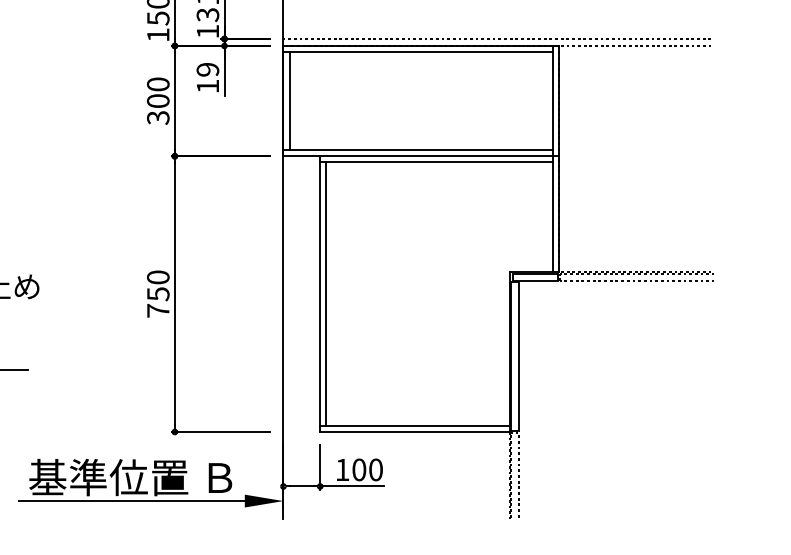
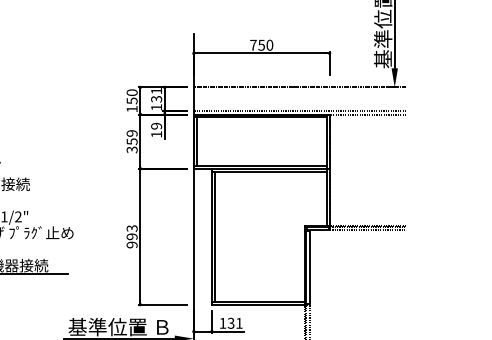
text: (156, 92) -> (131, 137), 300 -> 359
text: (156, 293) -> (131, 236), 750 -> 993
text: (366, 468) -> (234, 322), 100 -> 131

